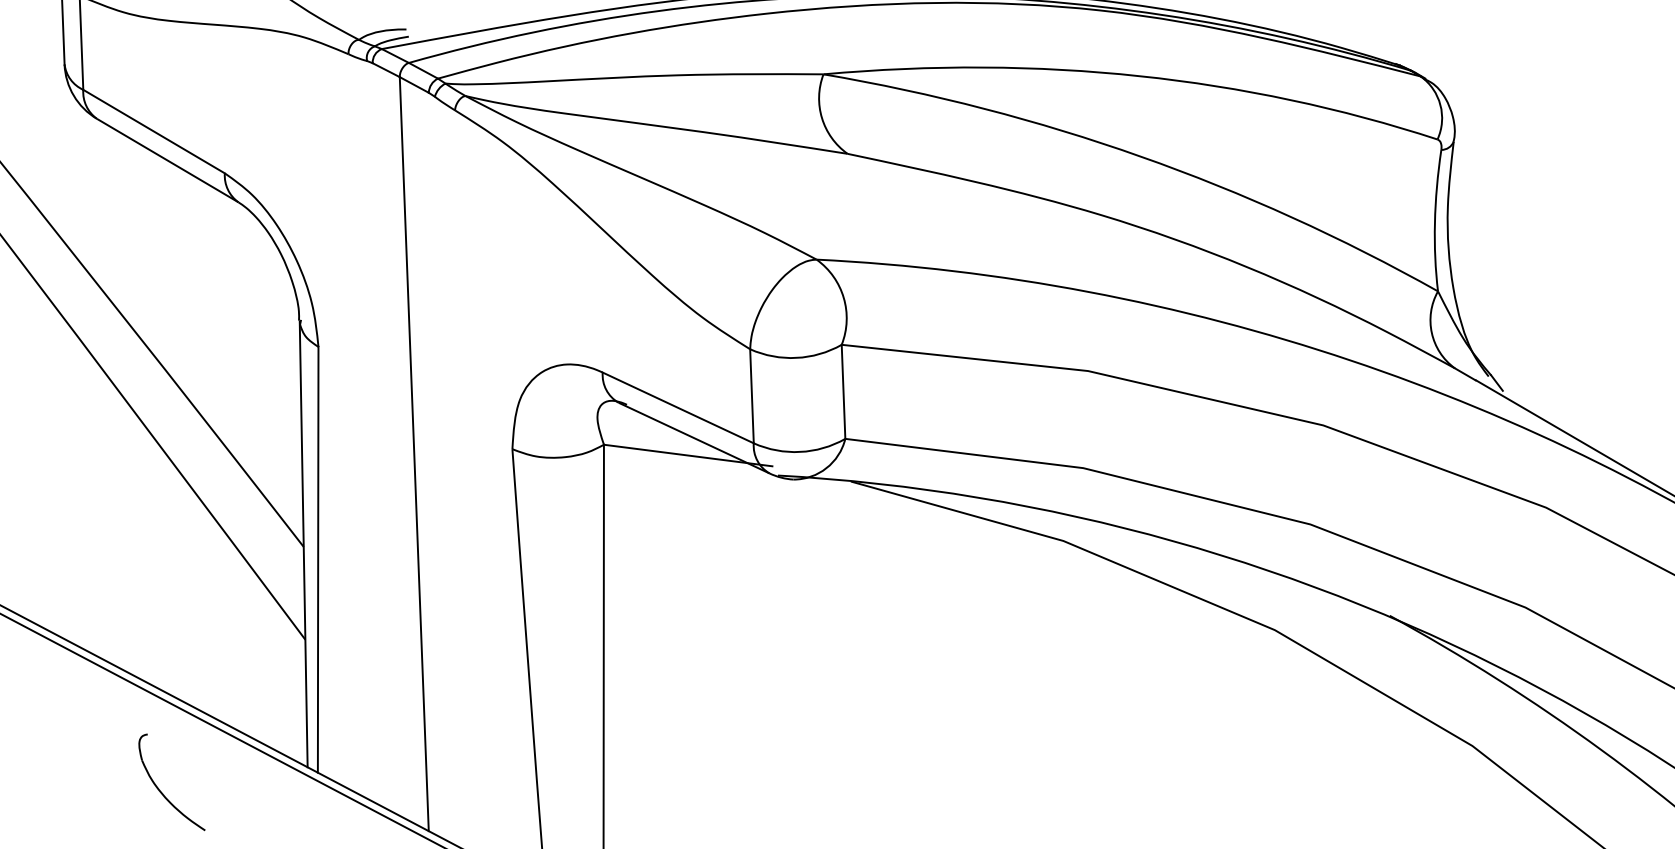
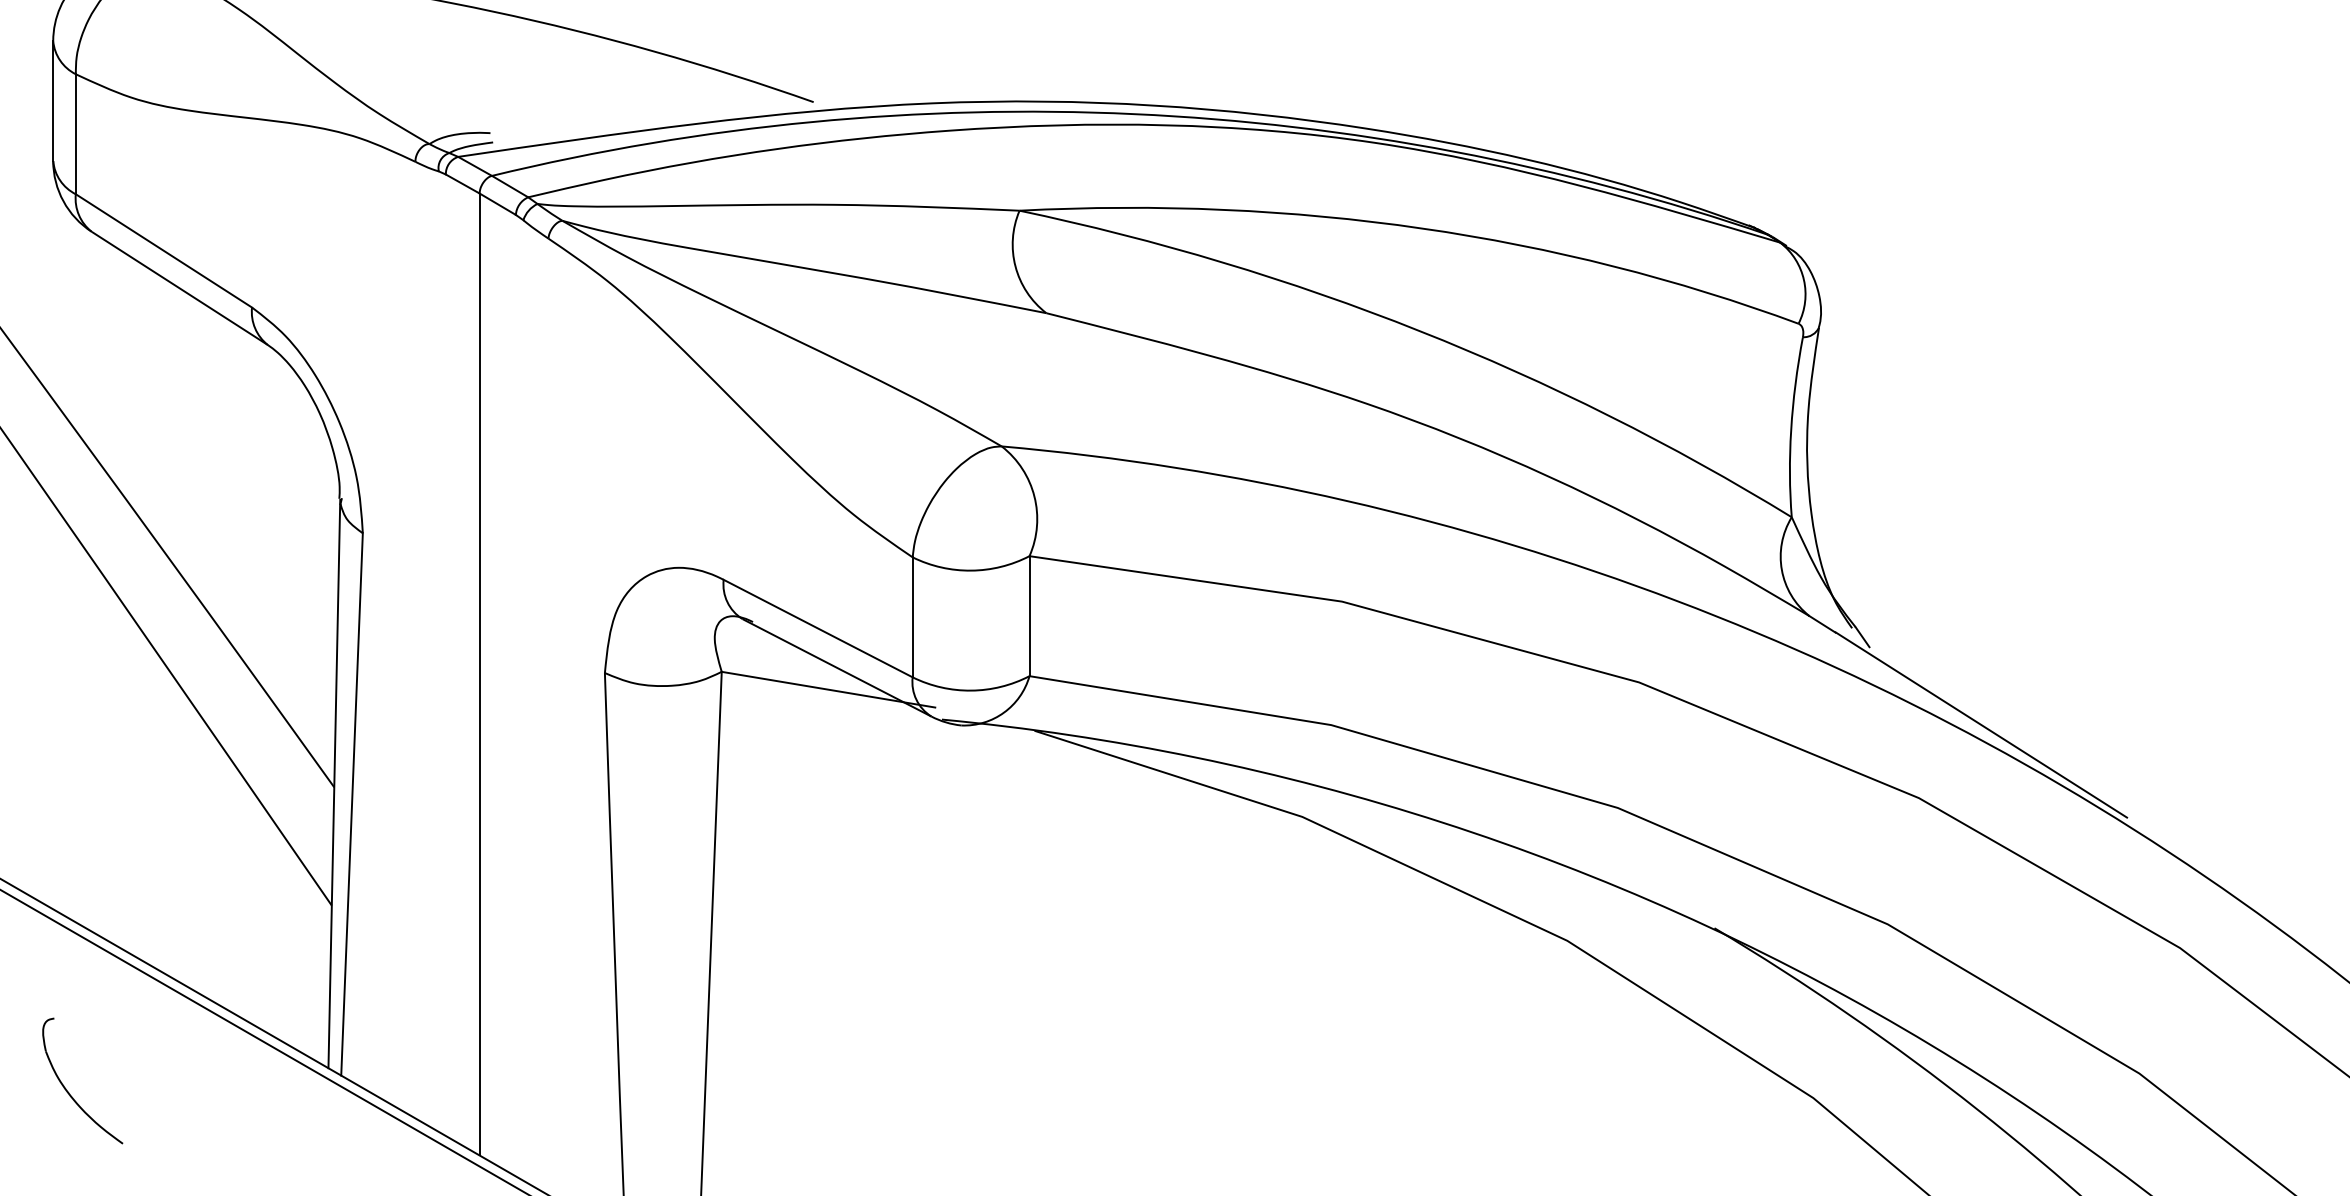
part: (161, 791) -> (69, 1092), moved

